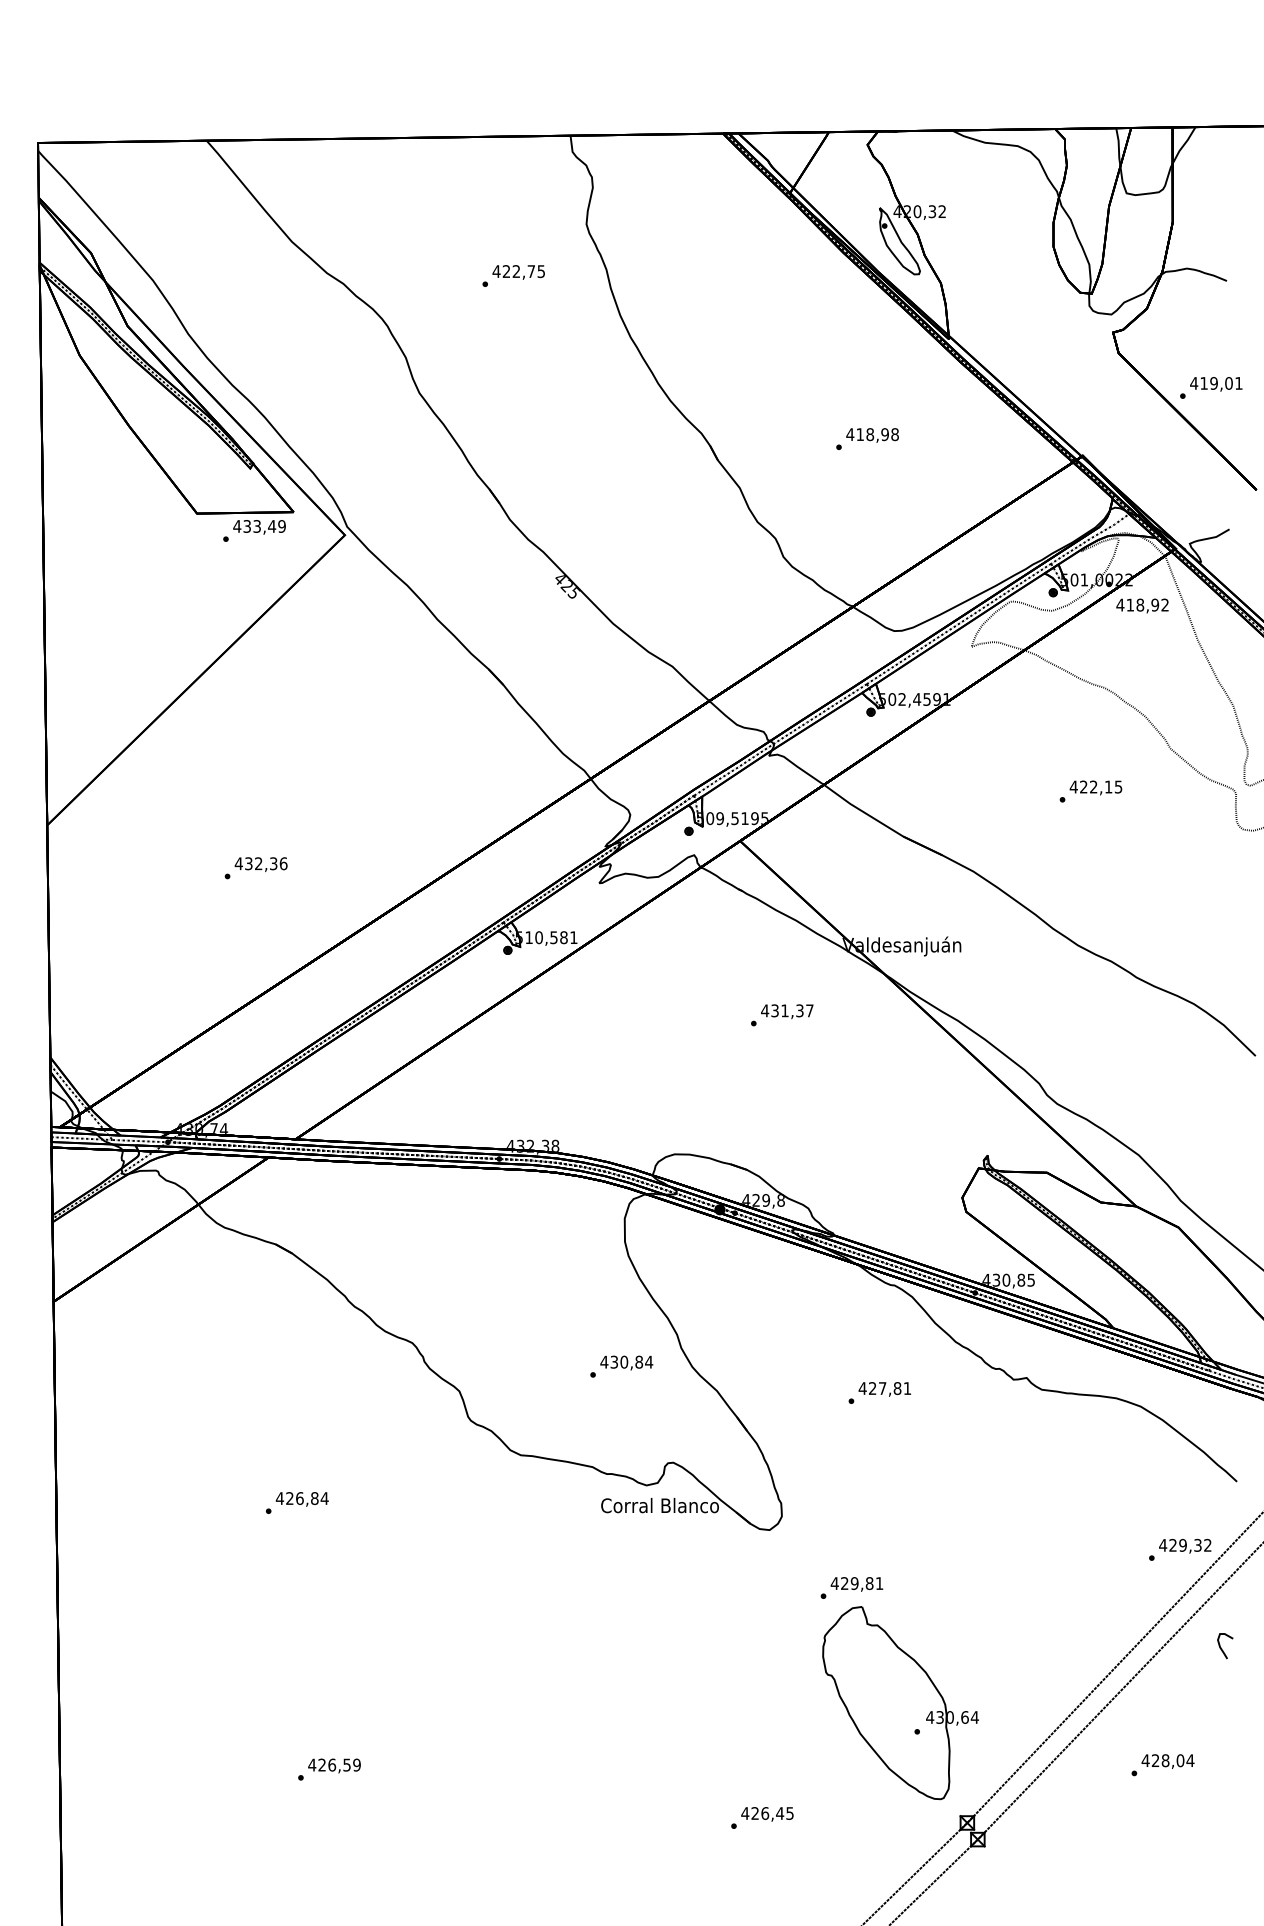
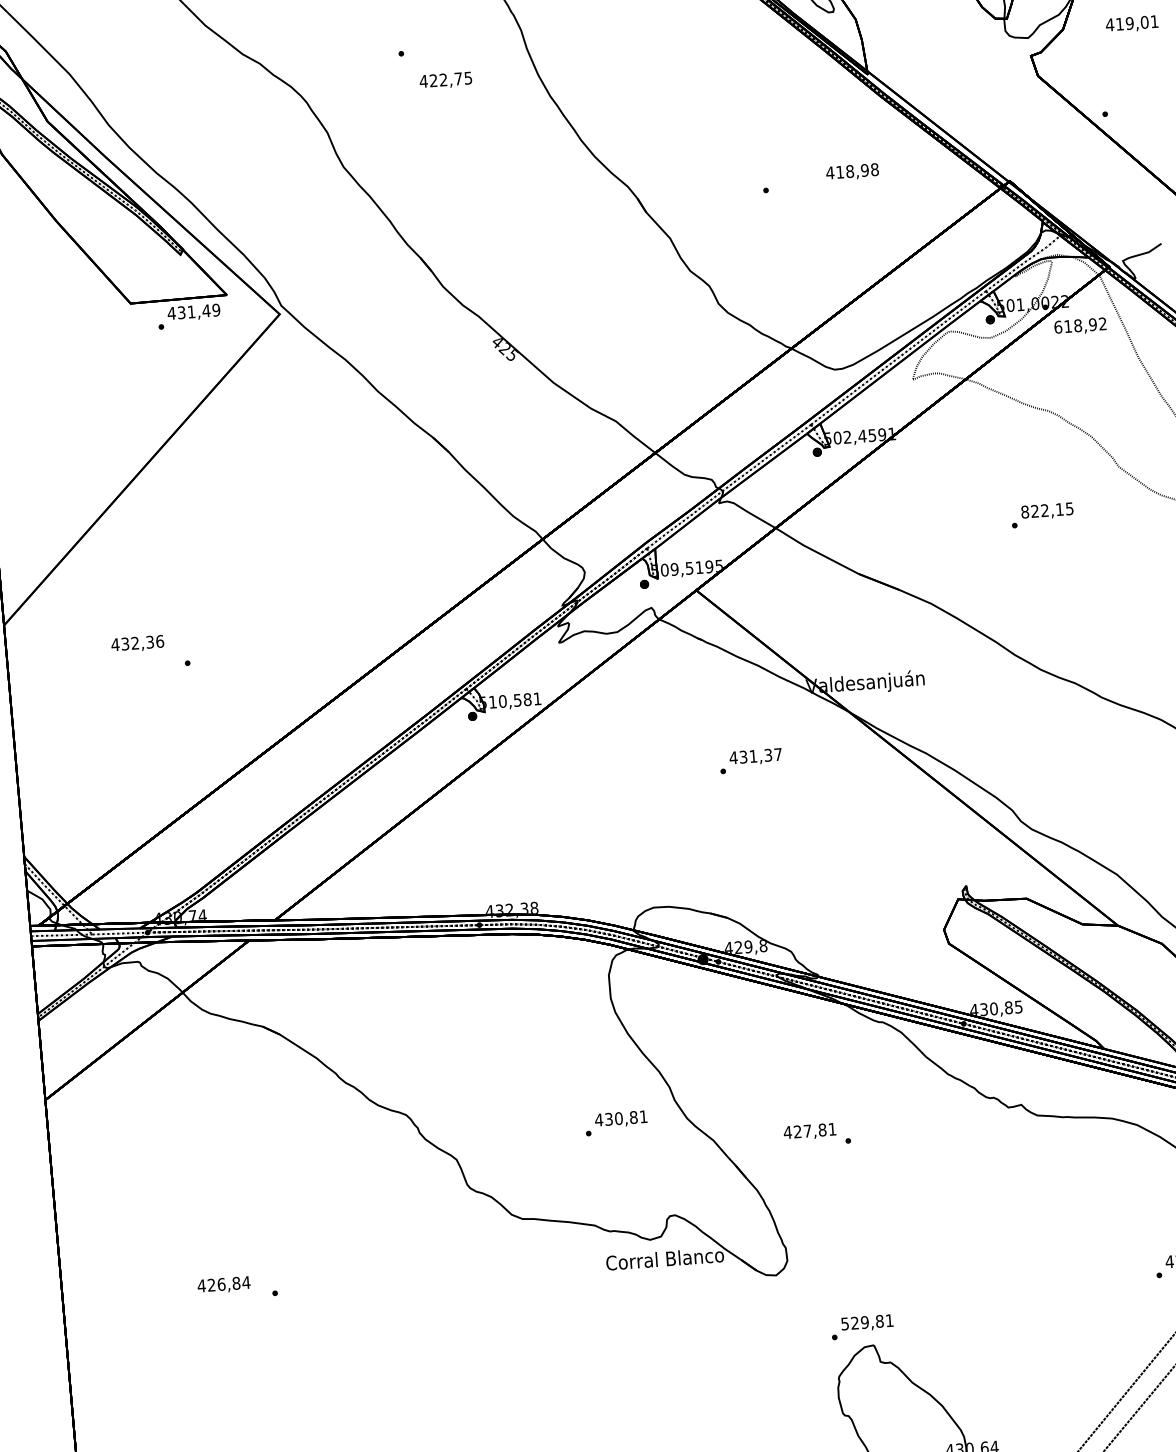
text: (518, 272) -> (445, 80), moved
text: (1216, 384) -> (1132, 24), moved
text: (872, 435) -> (852, 172), moved
text: (256, 526) -> (190, 312), 433,49 -> 431,49
text: (1120, 604) -> (1058, 326), 418,92 -> 618,92
text: (1073, 786) -> (1024, 511), 422,15 -> 822,15
text: (260, 864) -> (137, 643), moved
text: (649, 1361) -> (643, 1116), 430,84 -> 430,81
text: (884, 1389) -> (809, 1131), moved
text: (301, 1499) -> (223, 1285), moved
text: (834, 1583) -> (844, 1323), 429,81 -> 529,81

